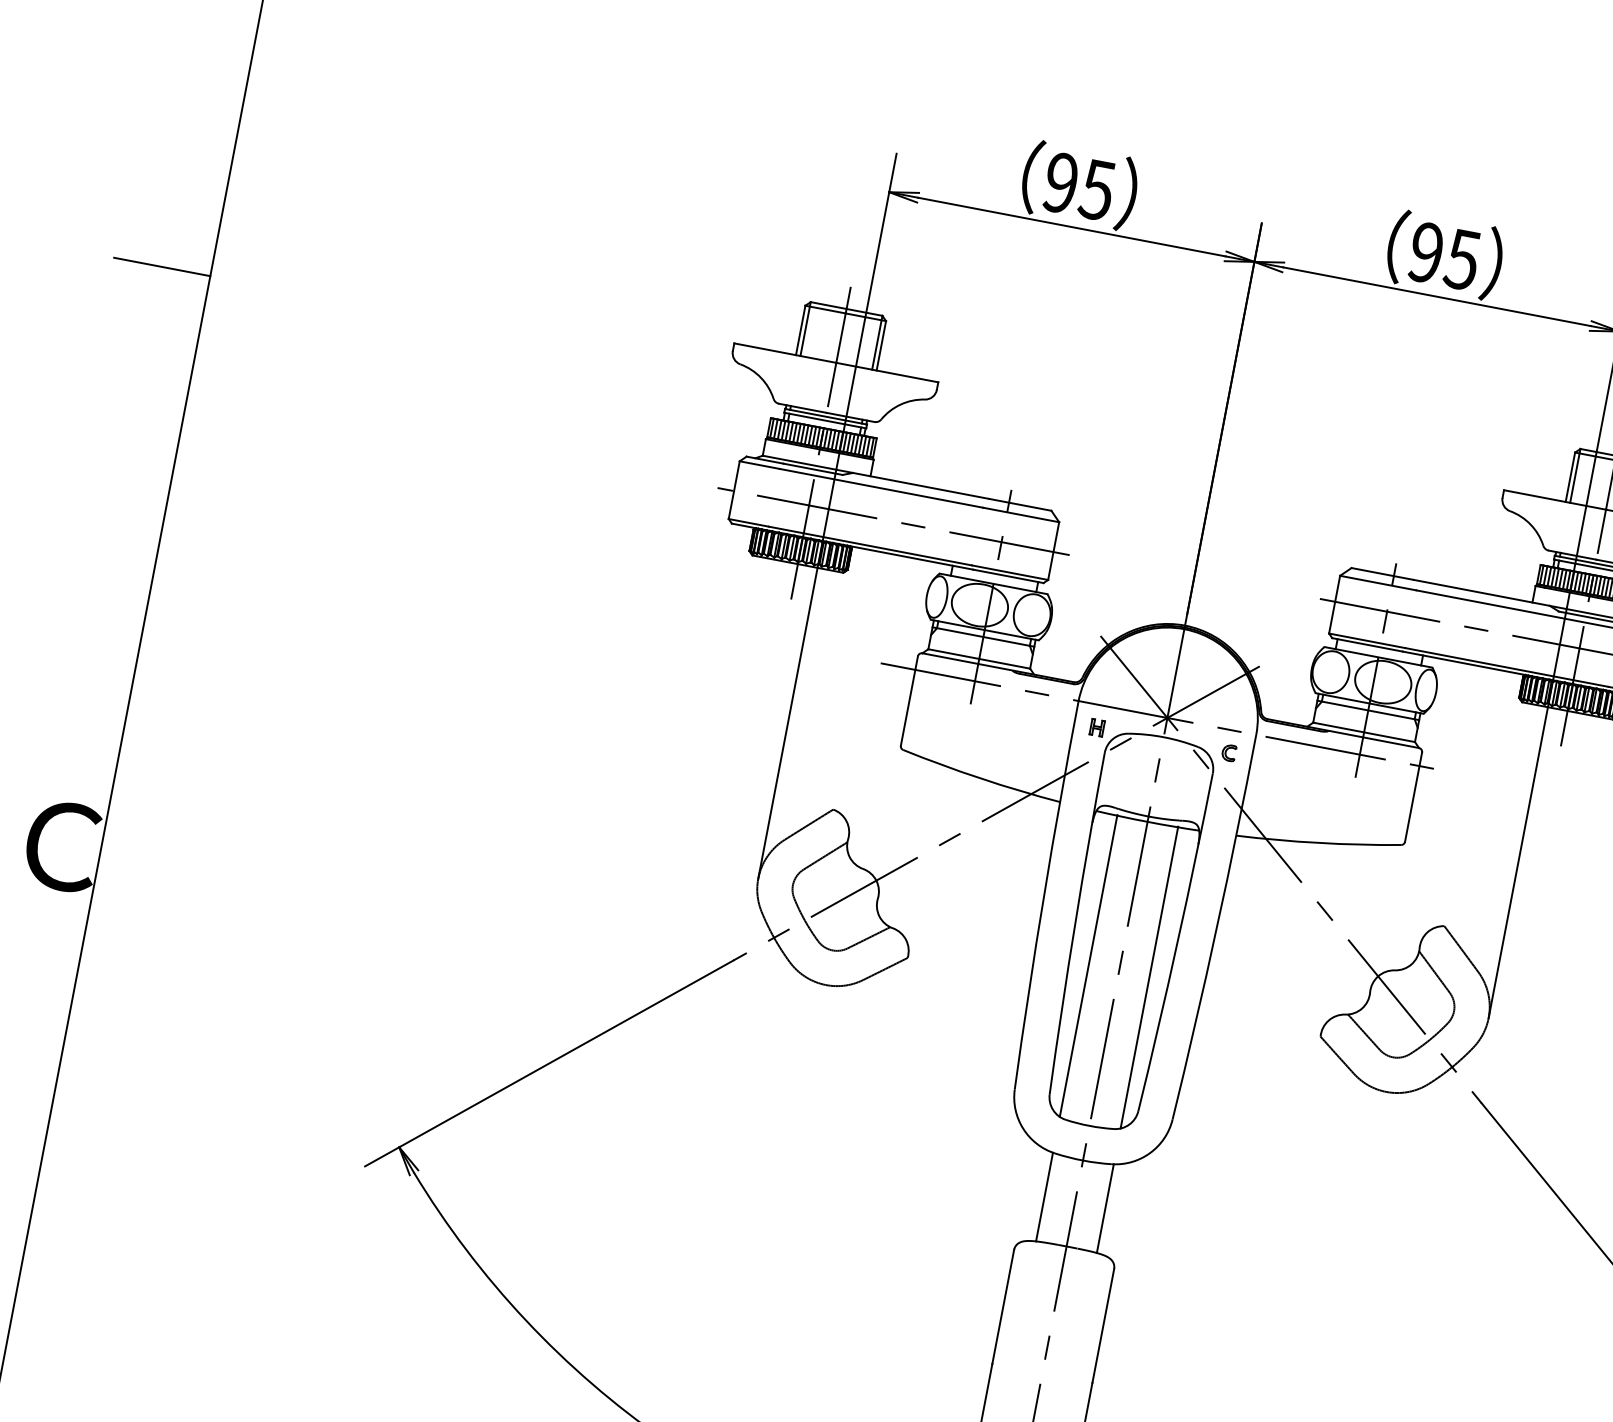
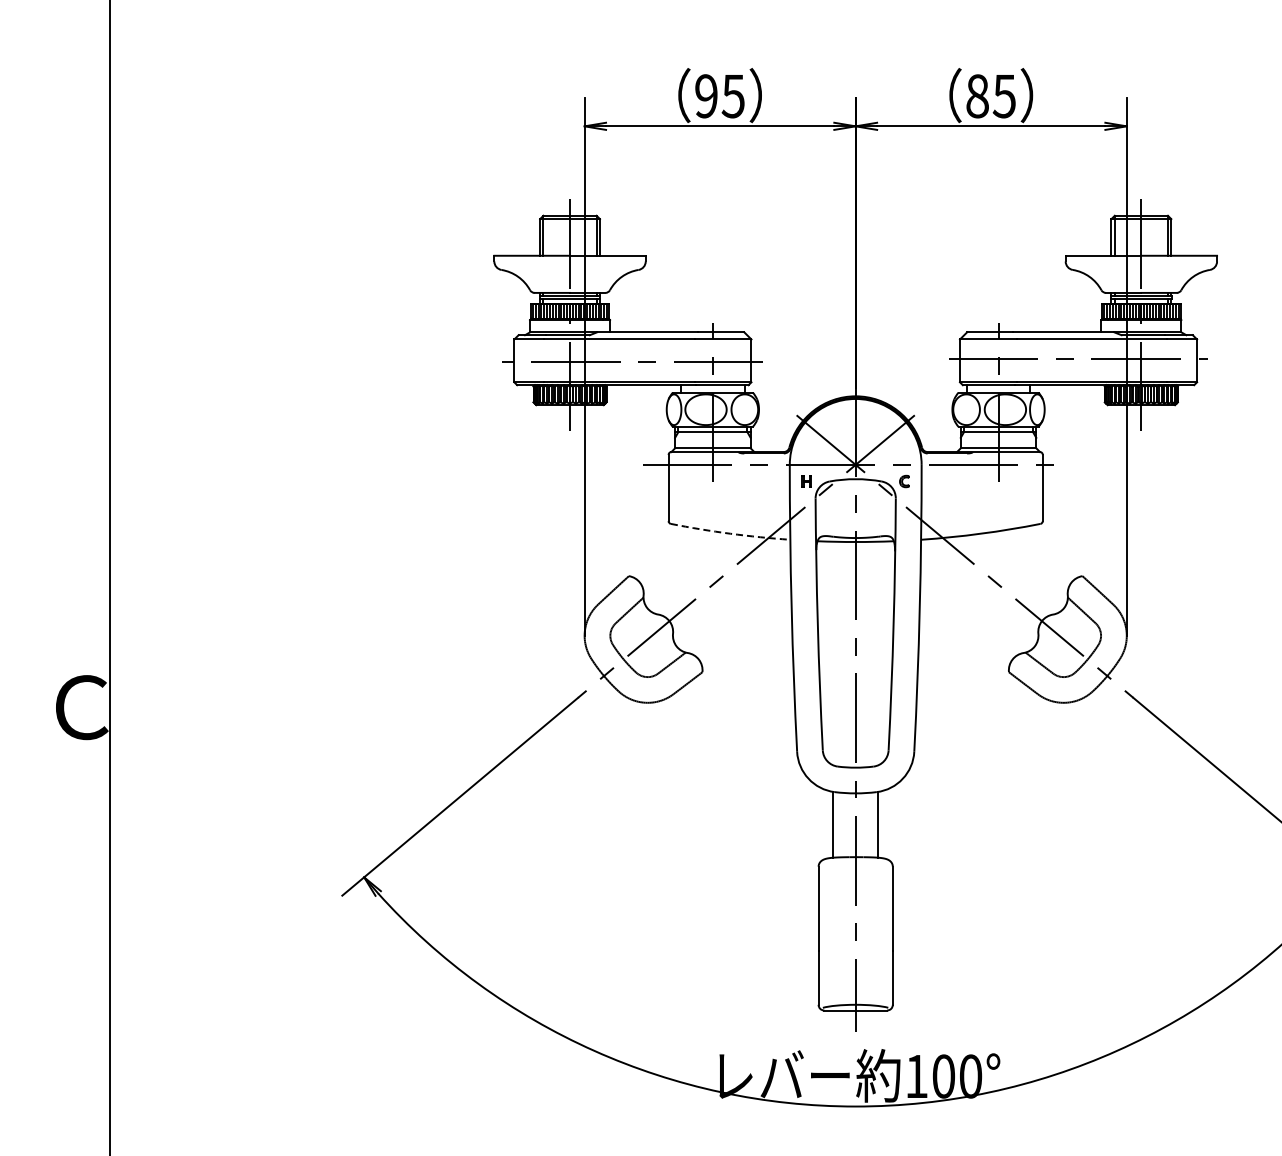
text: (1426, 252) -> (977, 96), 95 -> 85
line: (161, 267) -> (73, 279), removed
arc: (981, 778) -> (730, 533), solid -> dashed
line: (1089, 966) -> (833, 653), removed
line: (1149, 977) -> (878, 653), removed

